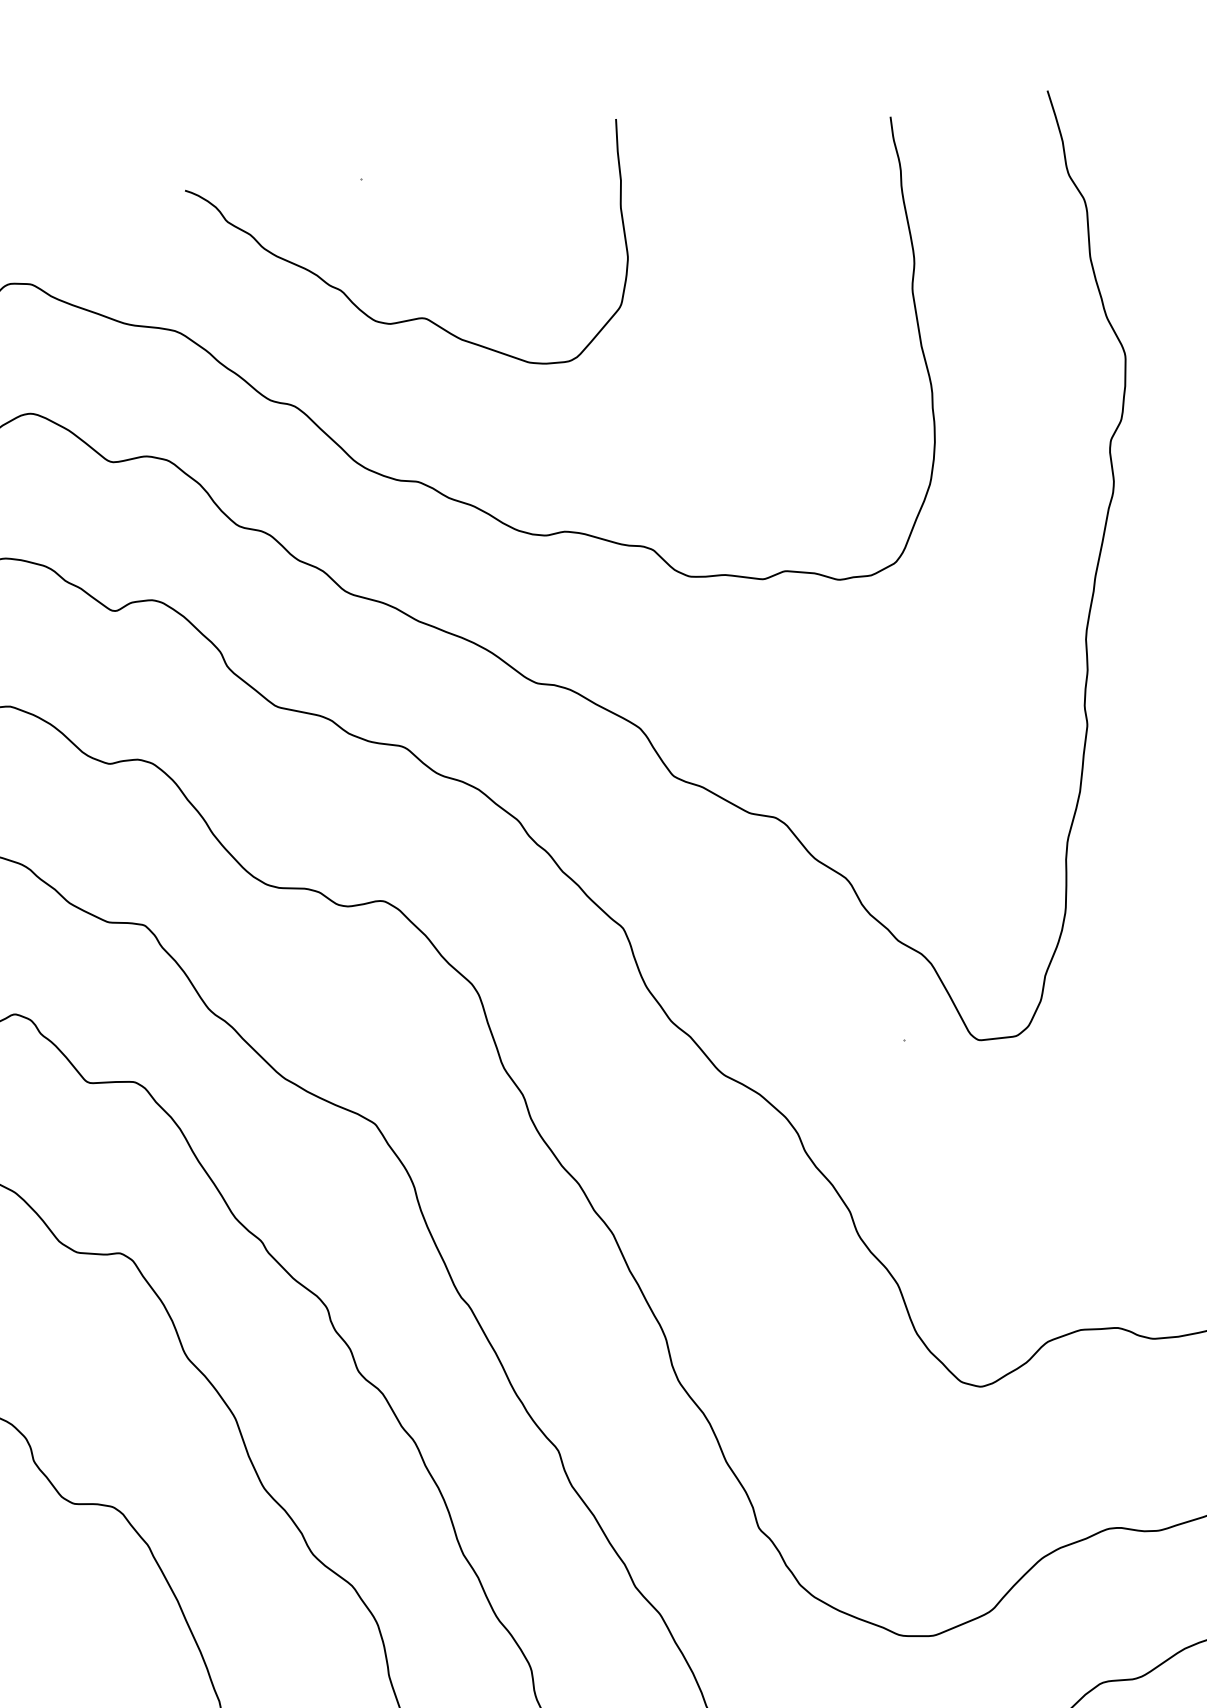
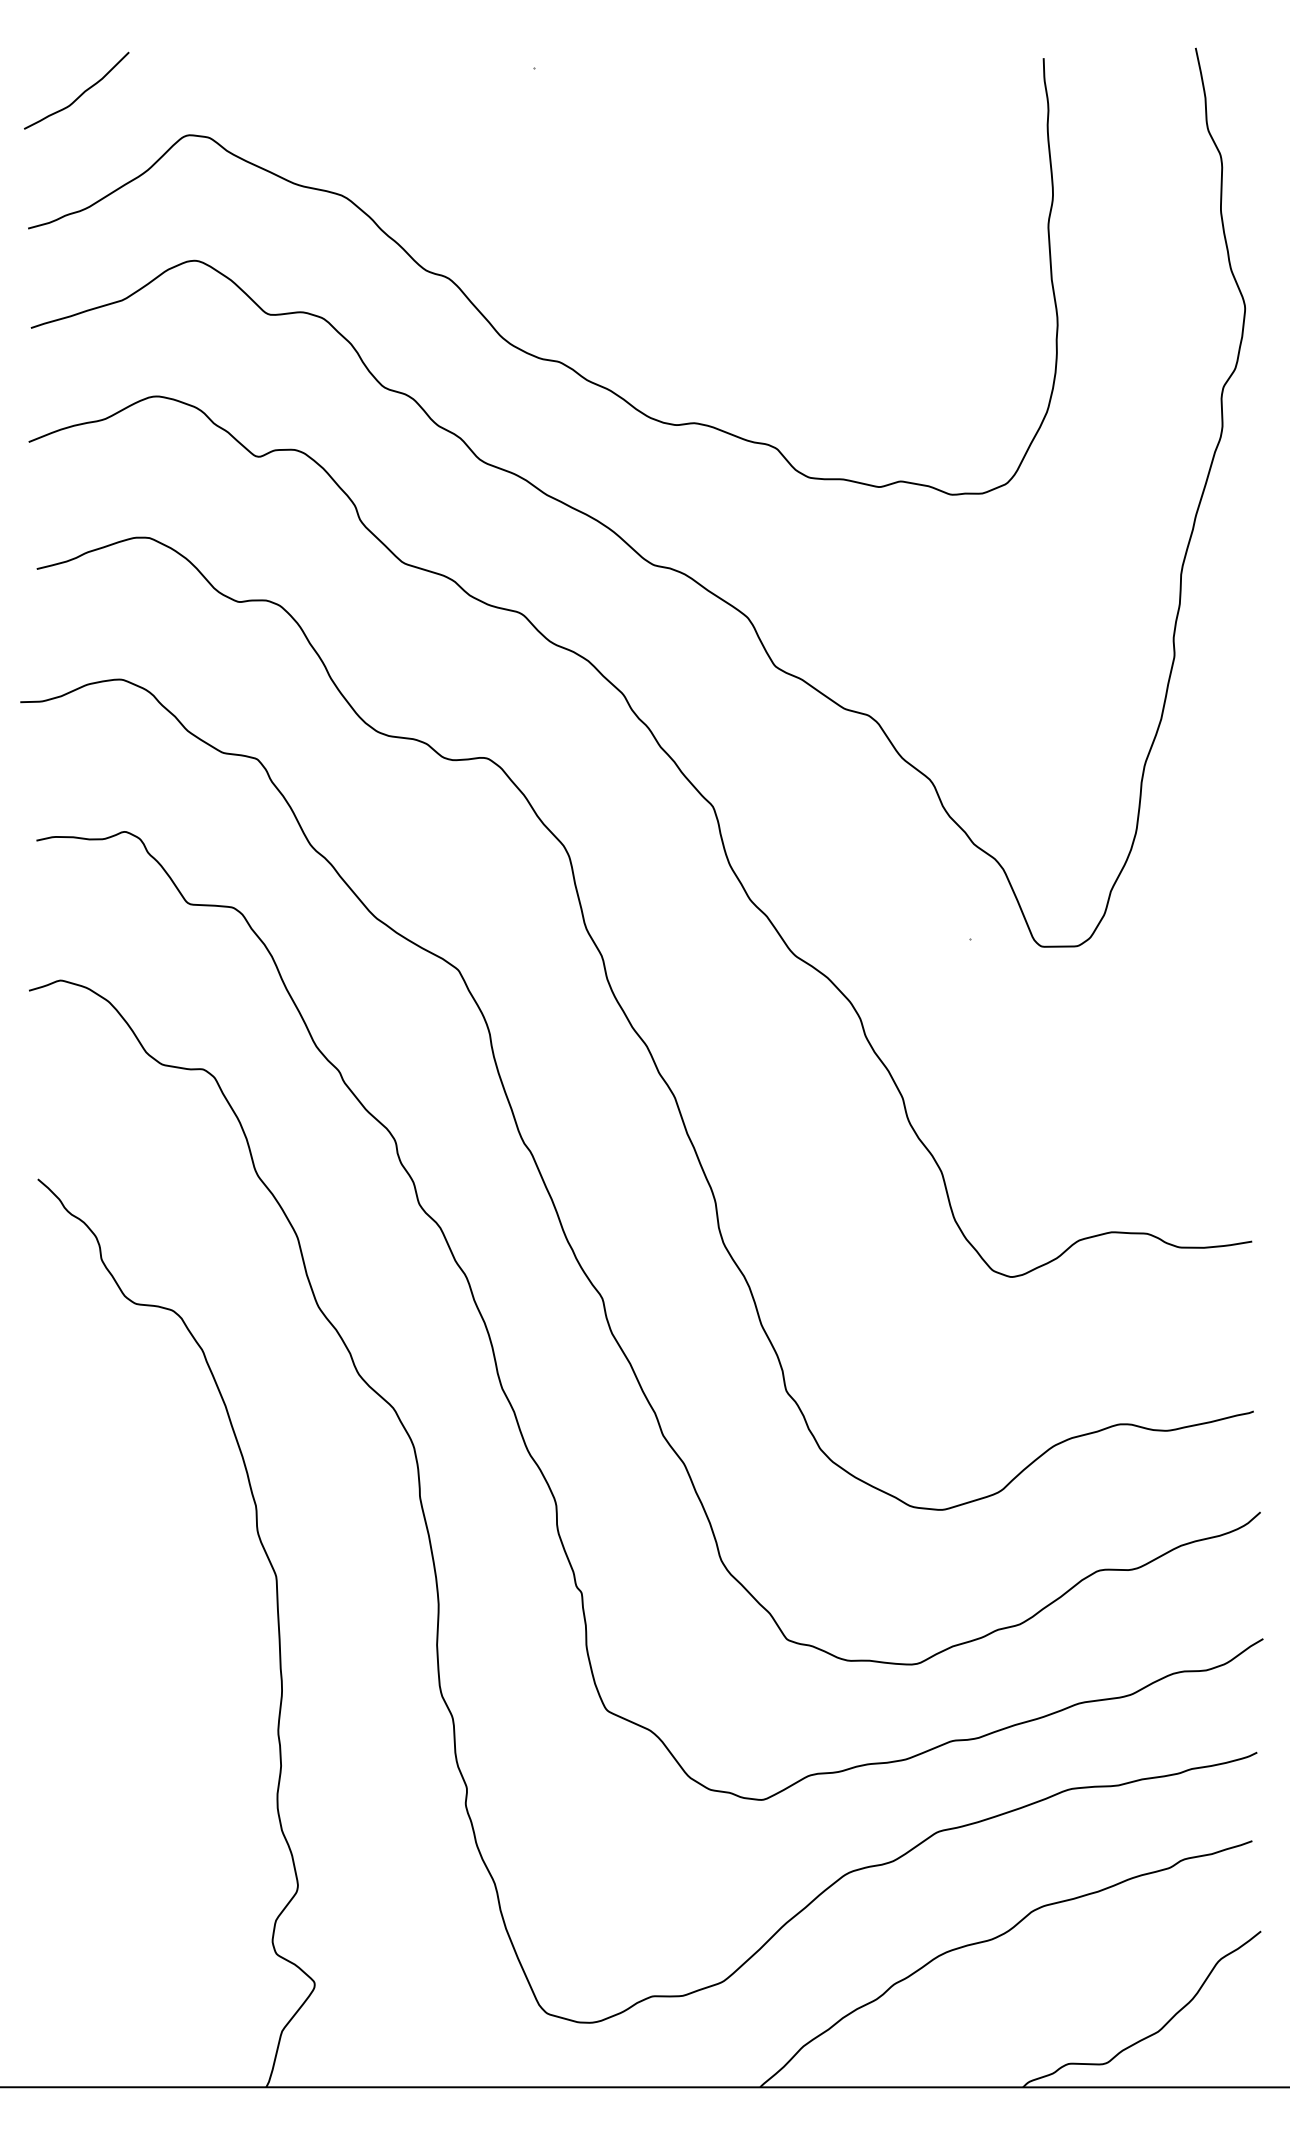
curve: (416, 317) -> (573, 205), removed

